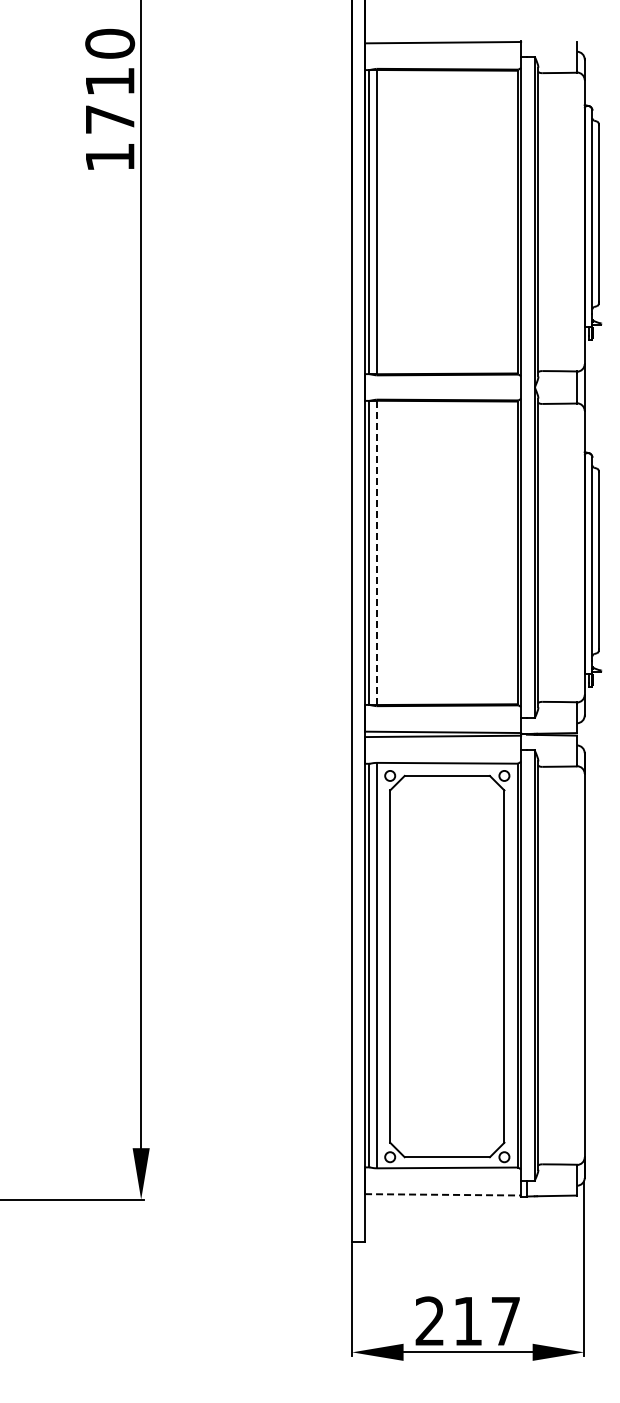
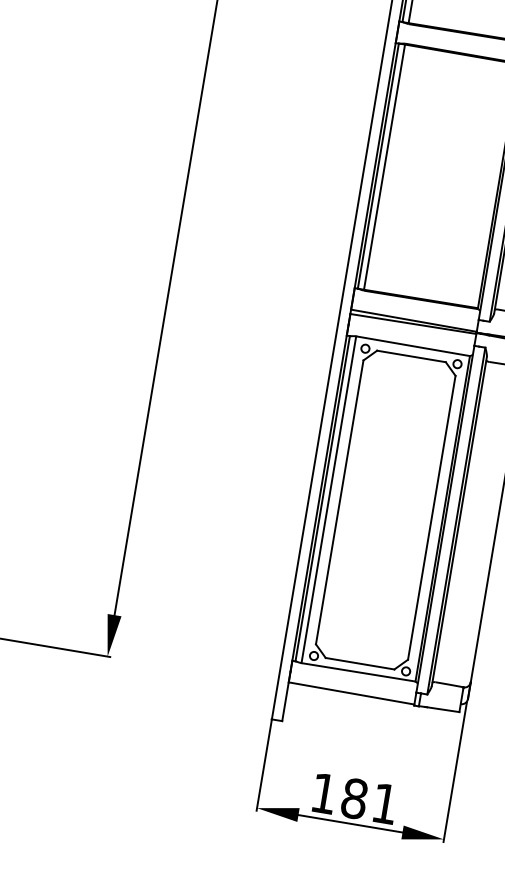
line: (376, 553) -> (384, 167), dashed -> solid
line: (443, 1194) -> (351, 693), dashed -> solid
text: (467, 1321) -> (354, 798), 217 -> 181

